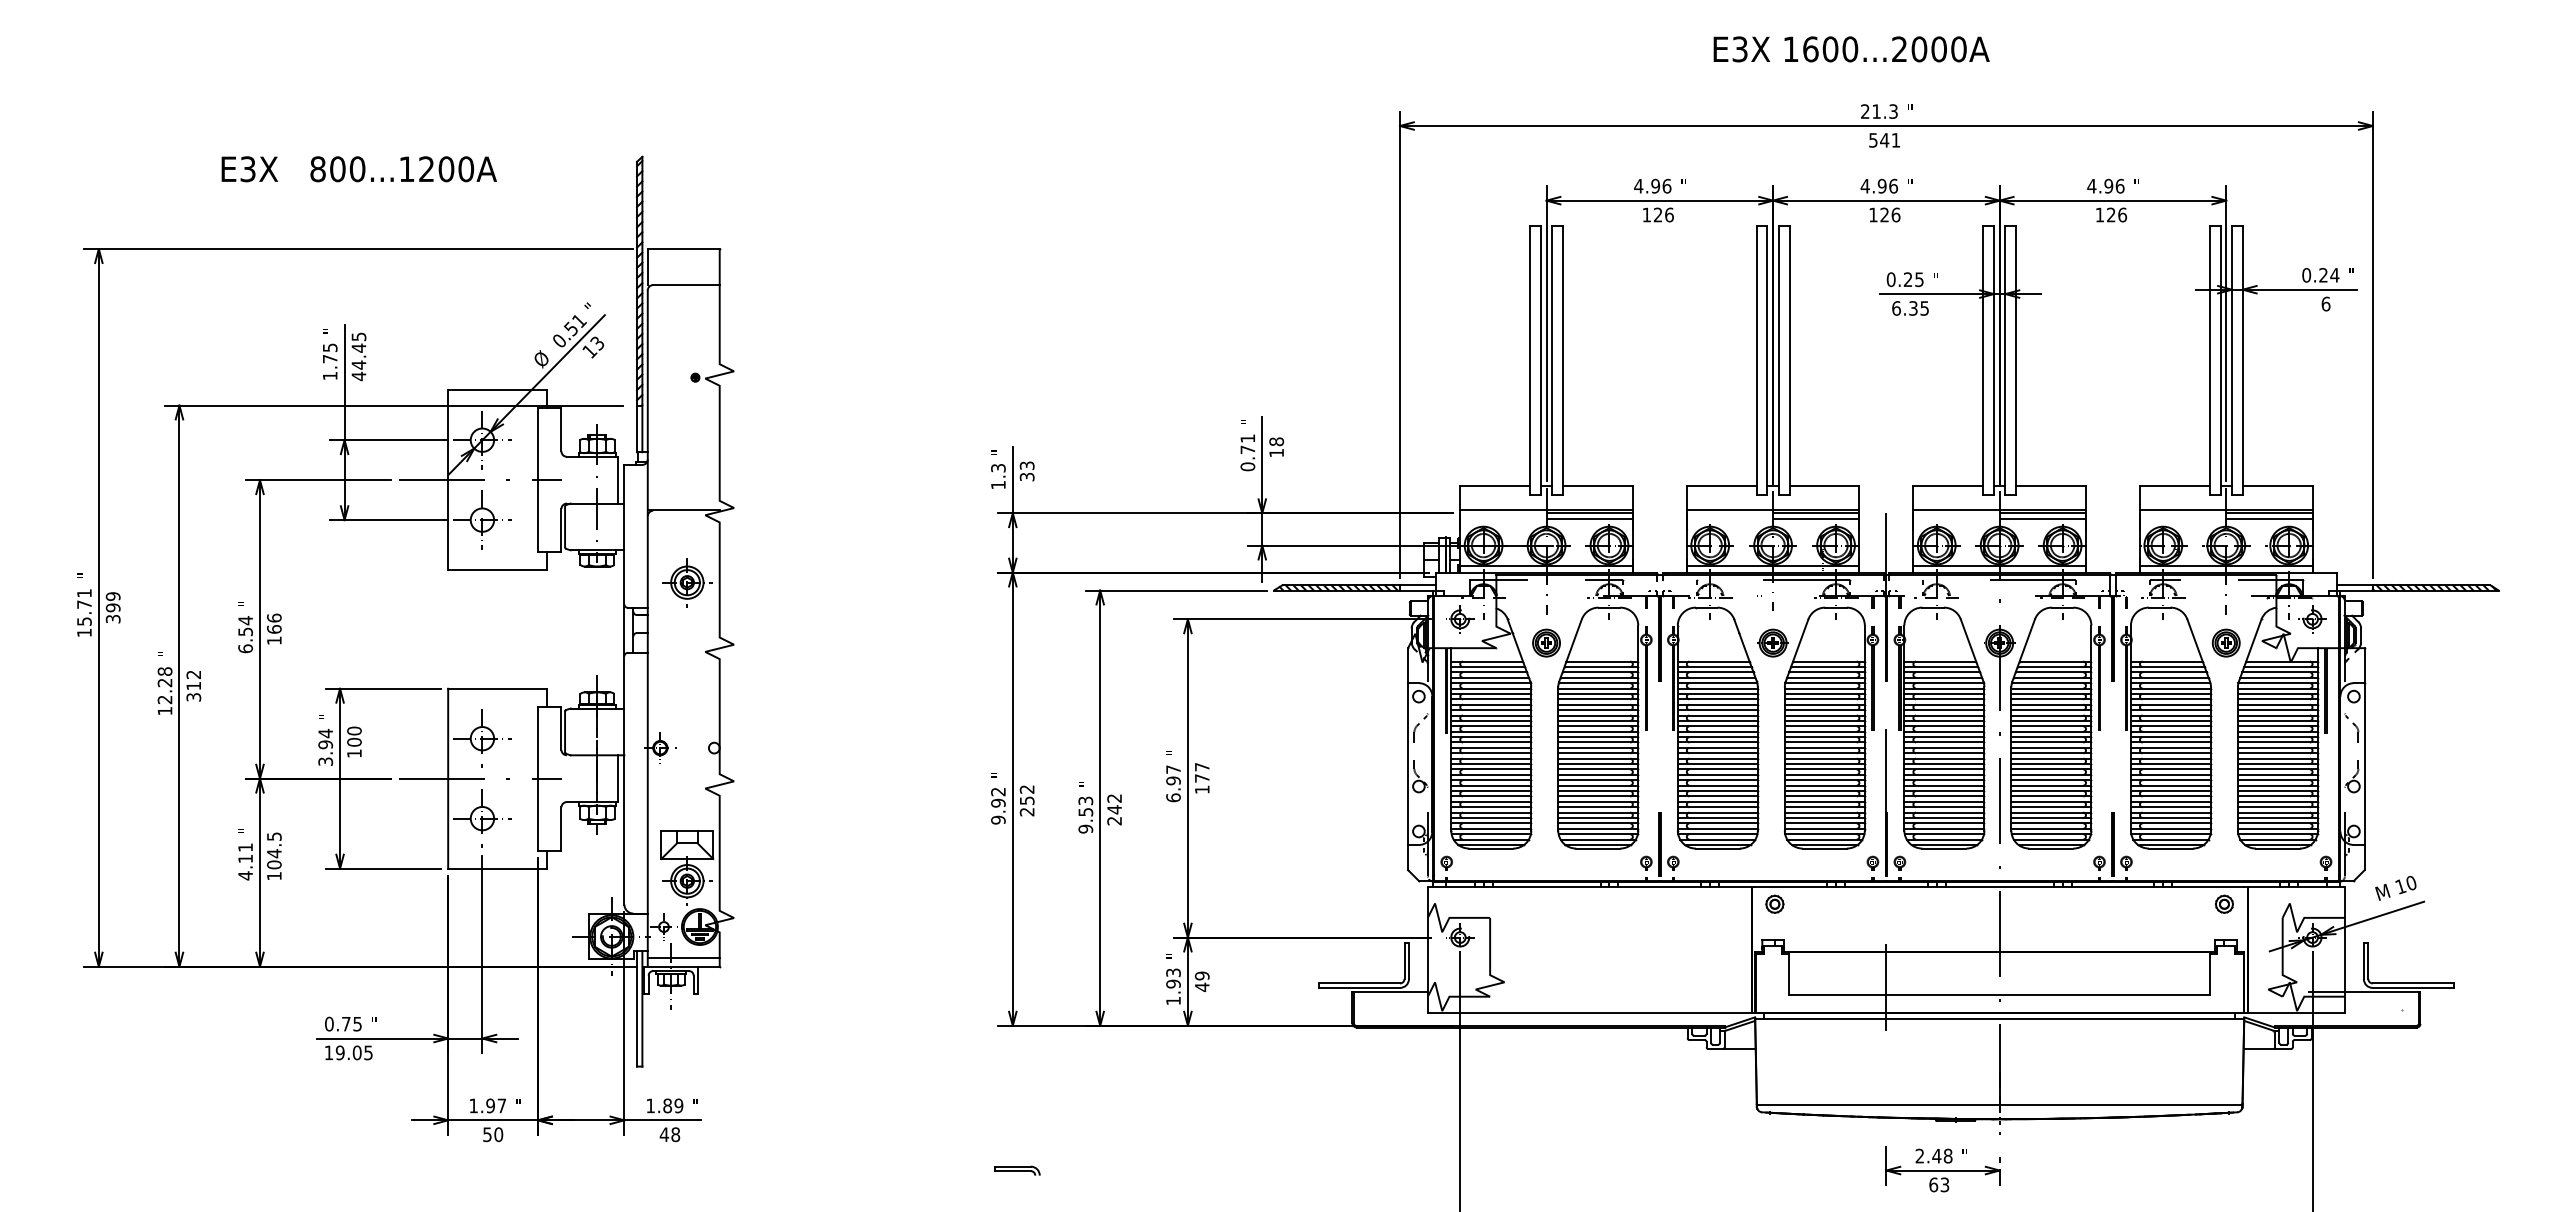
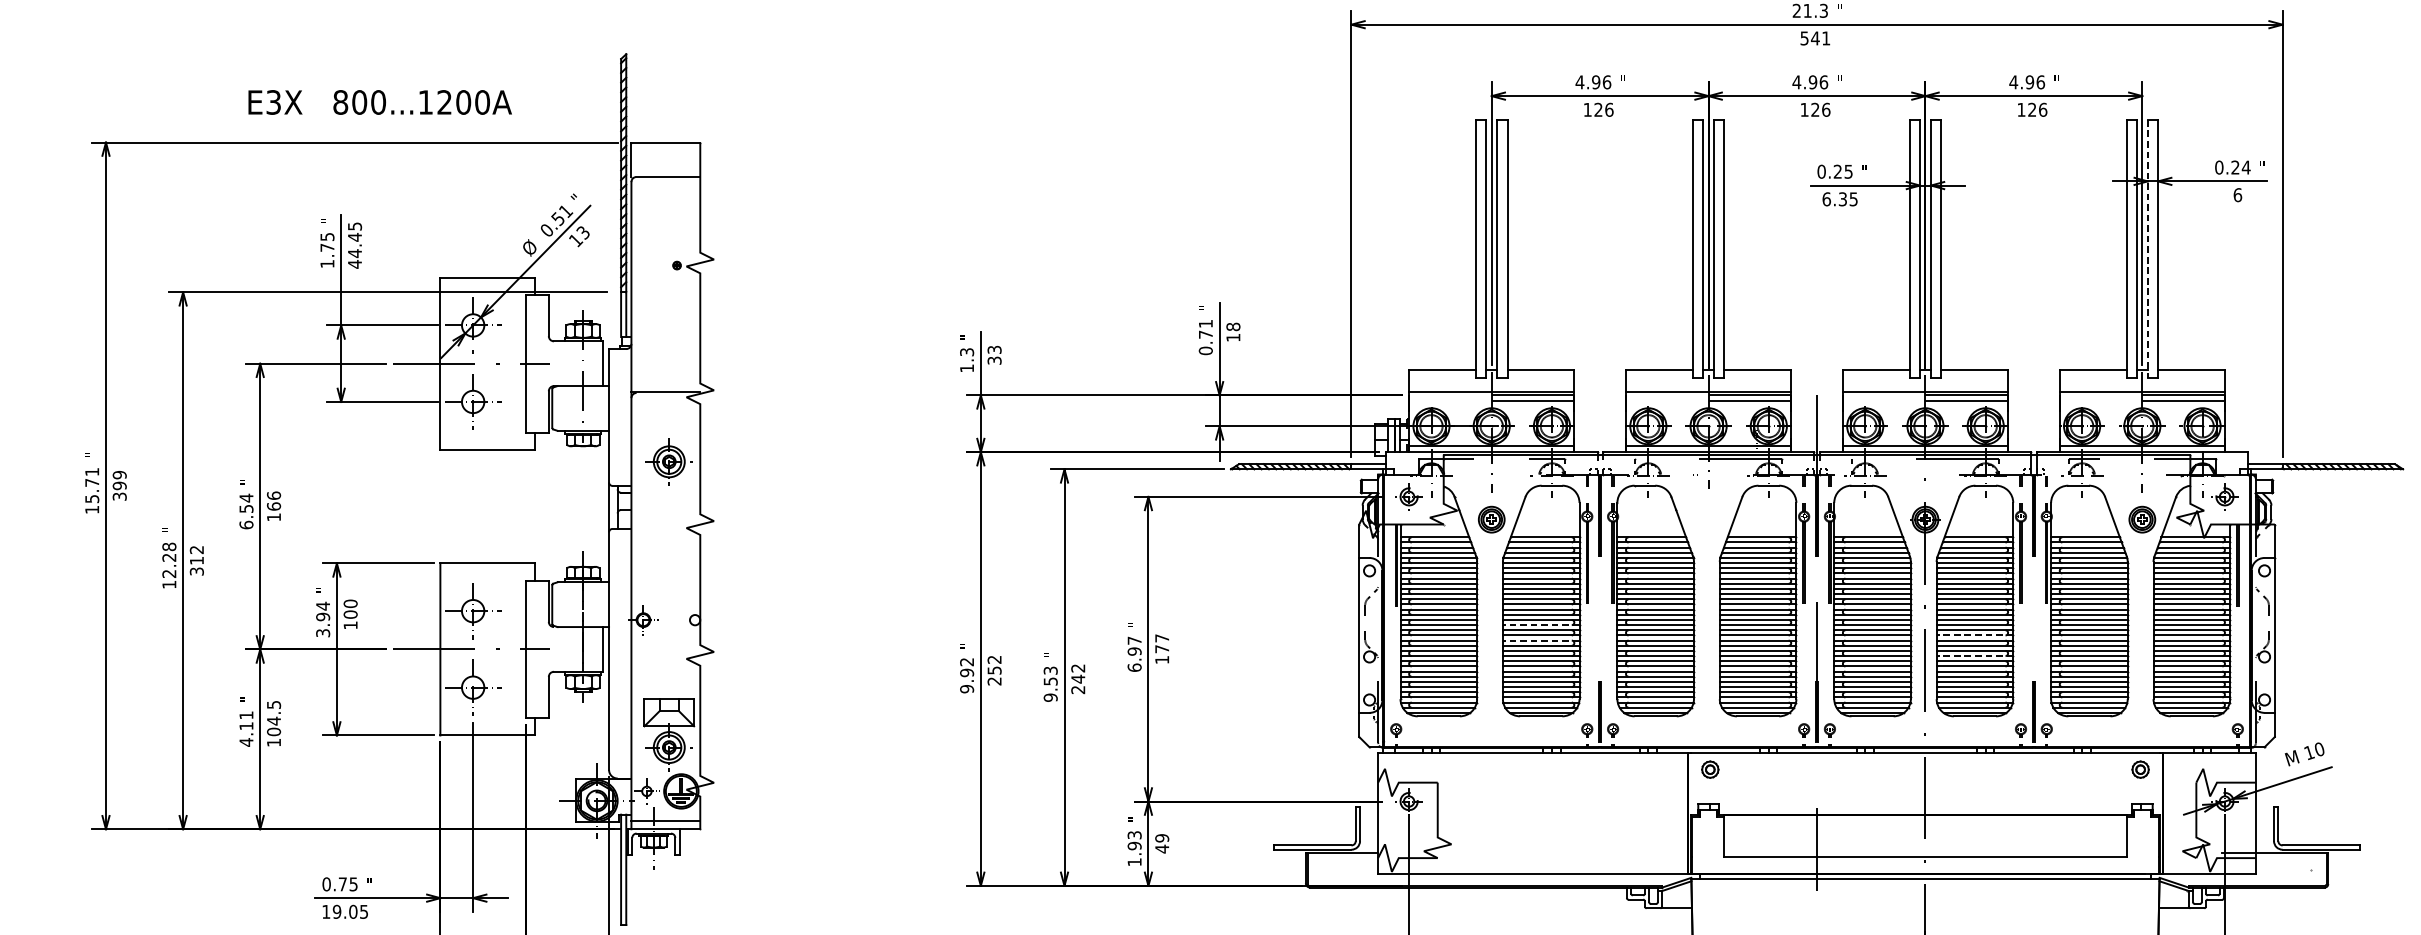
text: (358, 169) -> (379, 102), moved
line: (2231, 360) -> (2147, 249), solid -> dashed
part: (1772, 642) -> (1708, 519), removed
line: (1597, 753) -> (1540, 625), solid -> dashed
line: (2050, 764) -> (1974, 635), solid -> dashed
line: (1597, 769) -> (1540, 640), solid -> dashed
line: (2050, 785) -> (1974, 655), solid -> dashed

